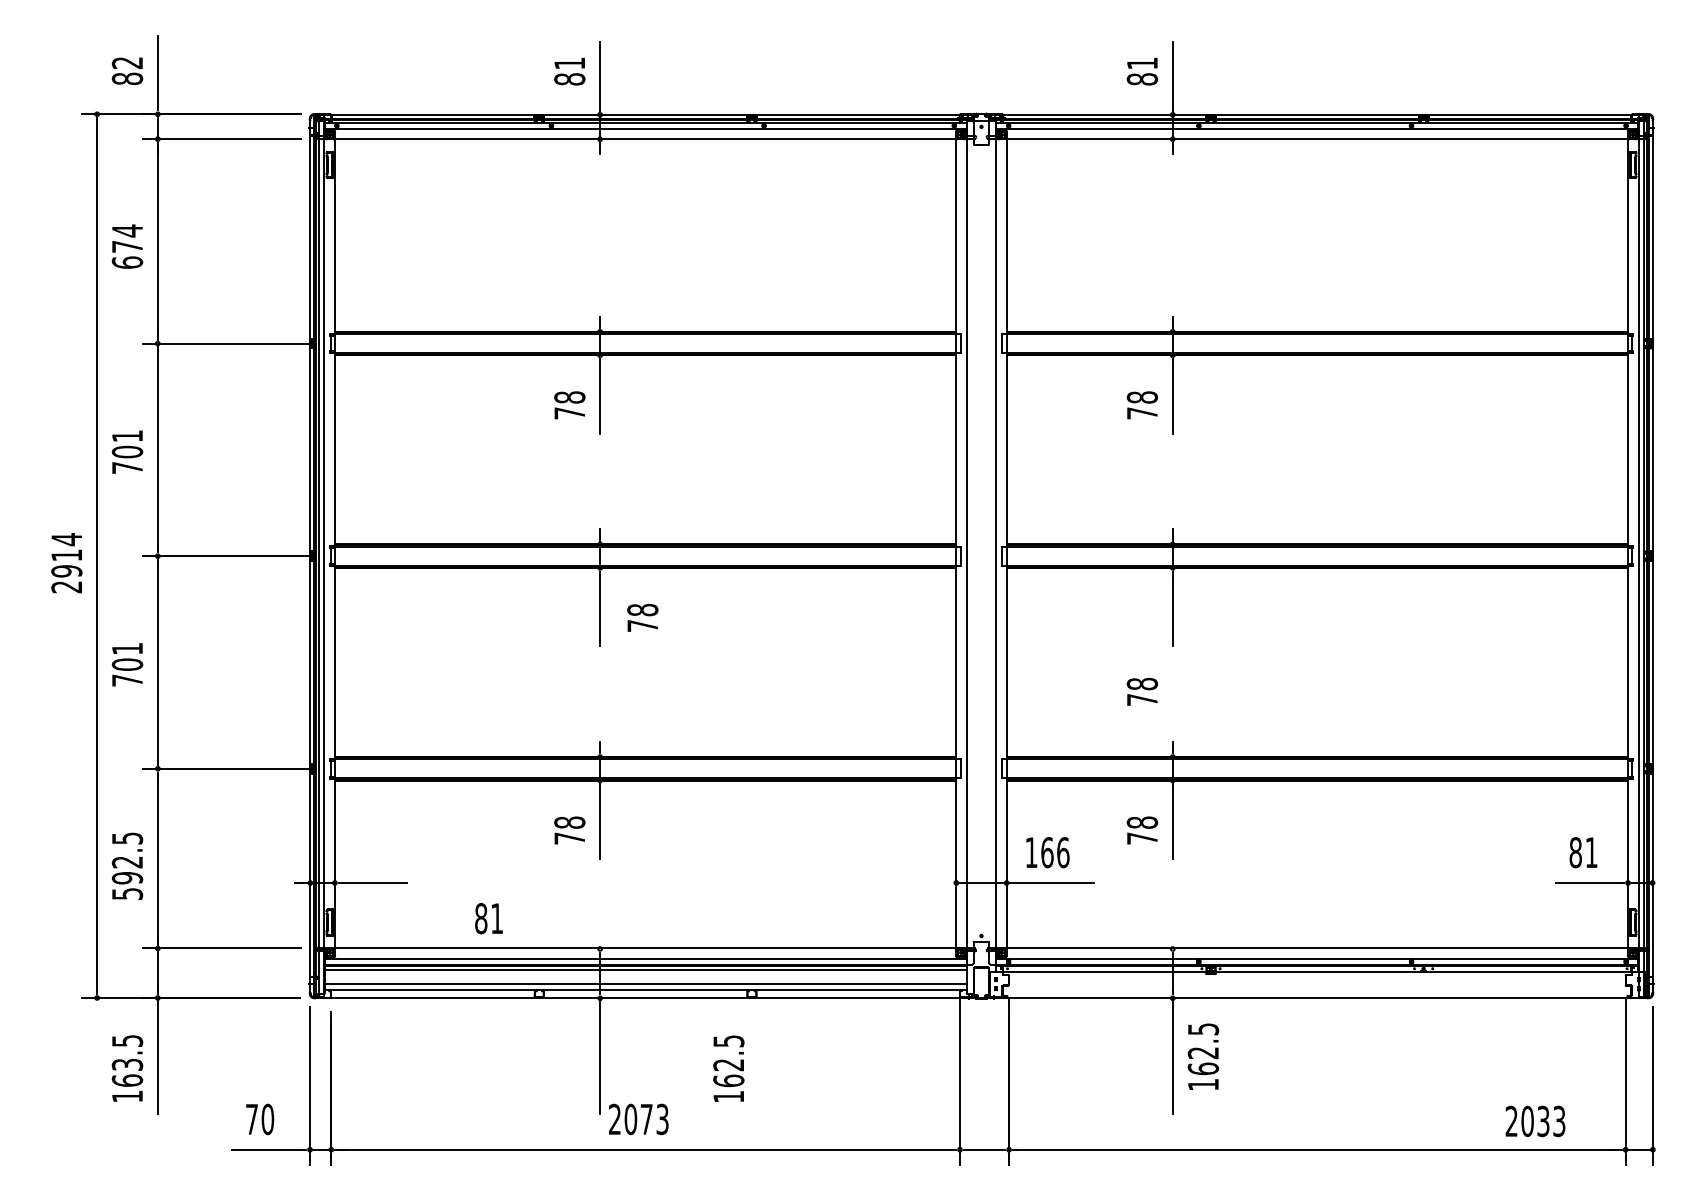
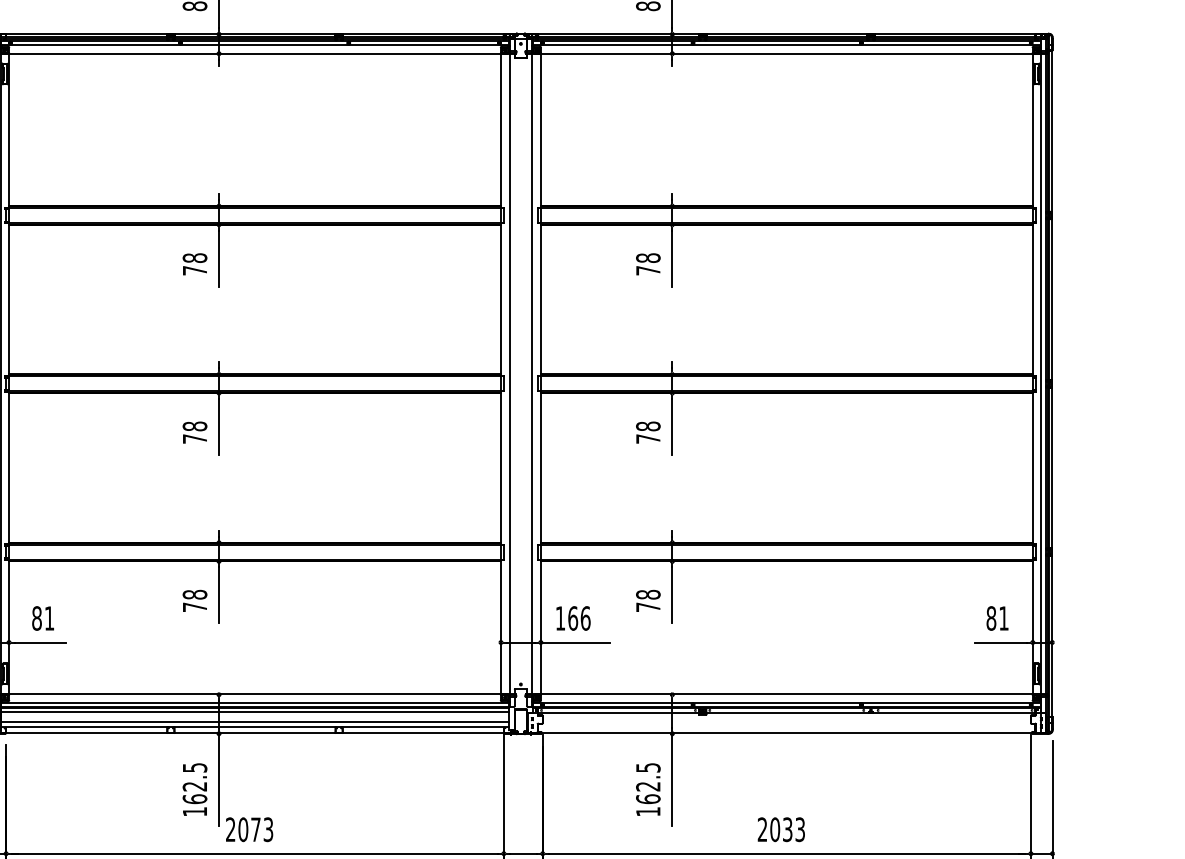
text: (642, 617) -> (194, 432), moved
text: (1142, 691) -> (648, 432), moved
text: (488, 918) -> (42, 618), moved
text: (1203, 1056) -> (648, 789), moved
text: (728, 1068) -> (194, 789), moved
text: (1535, 1121) -> (781, 829), moved

